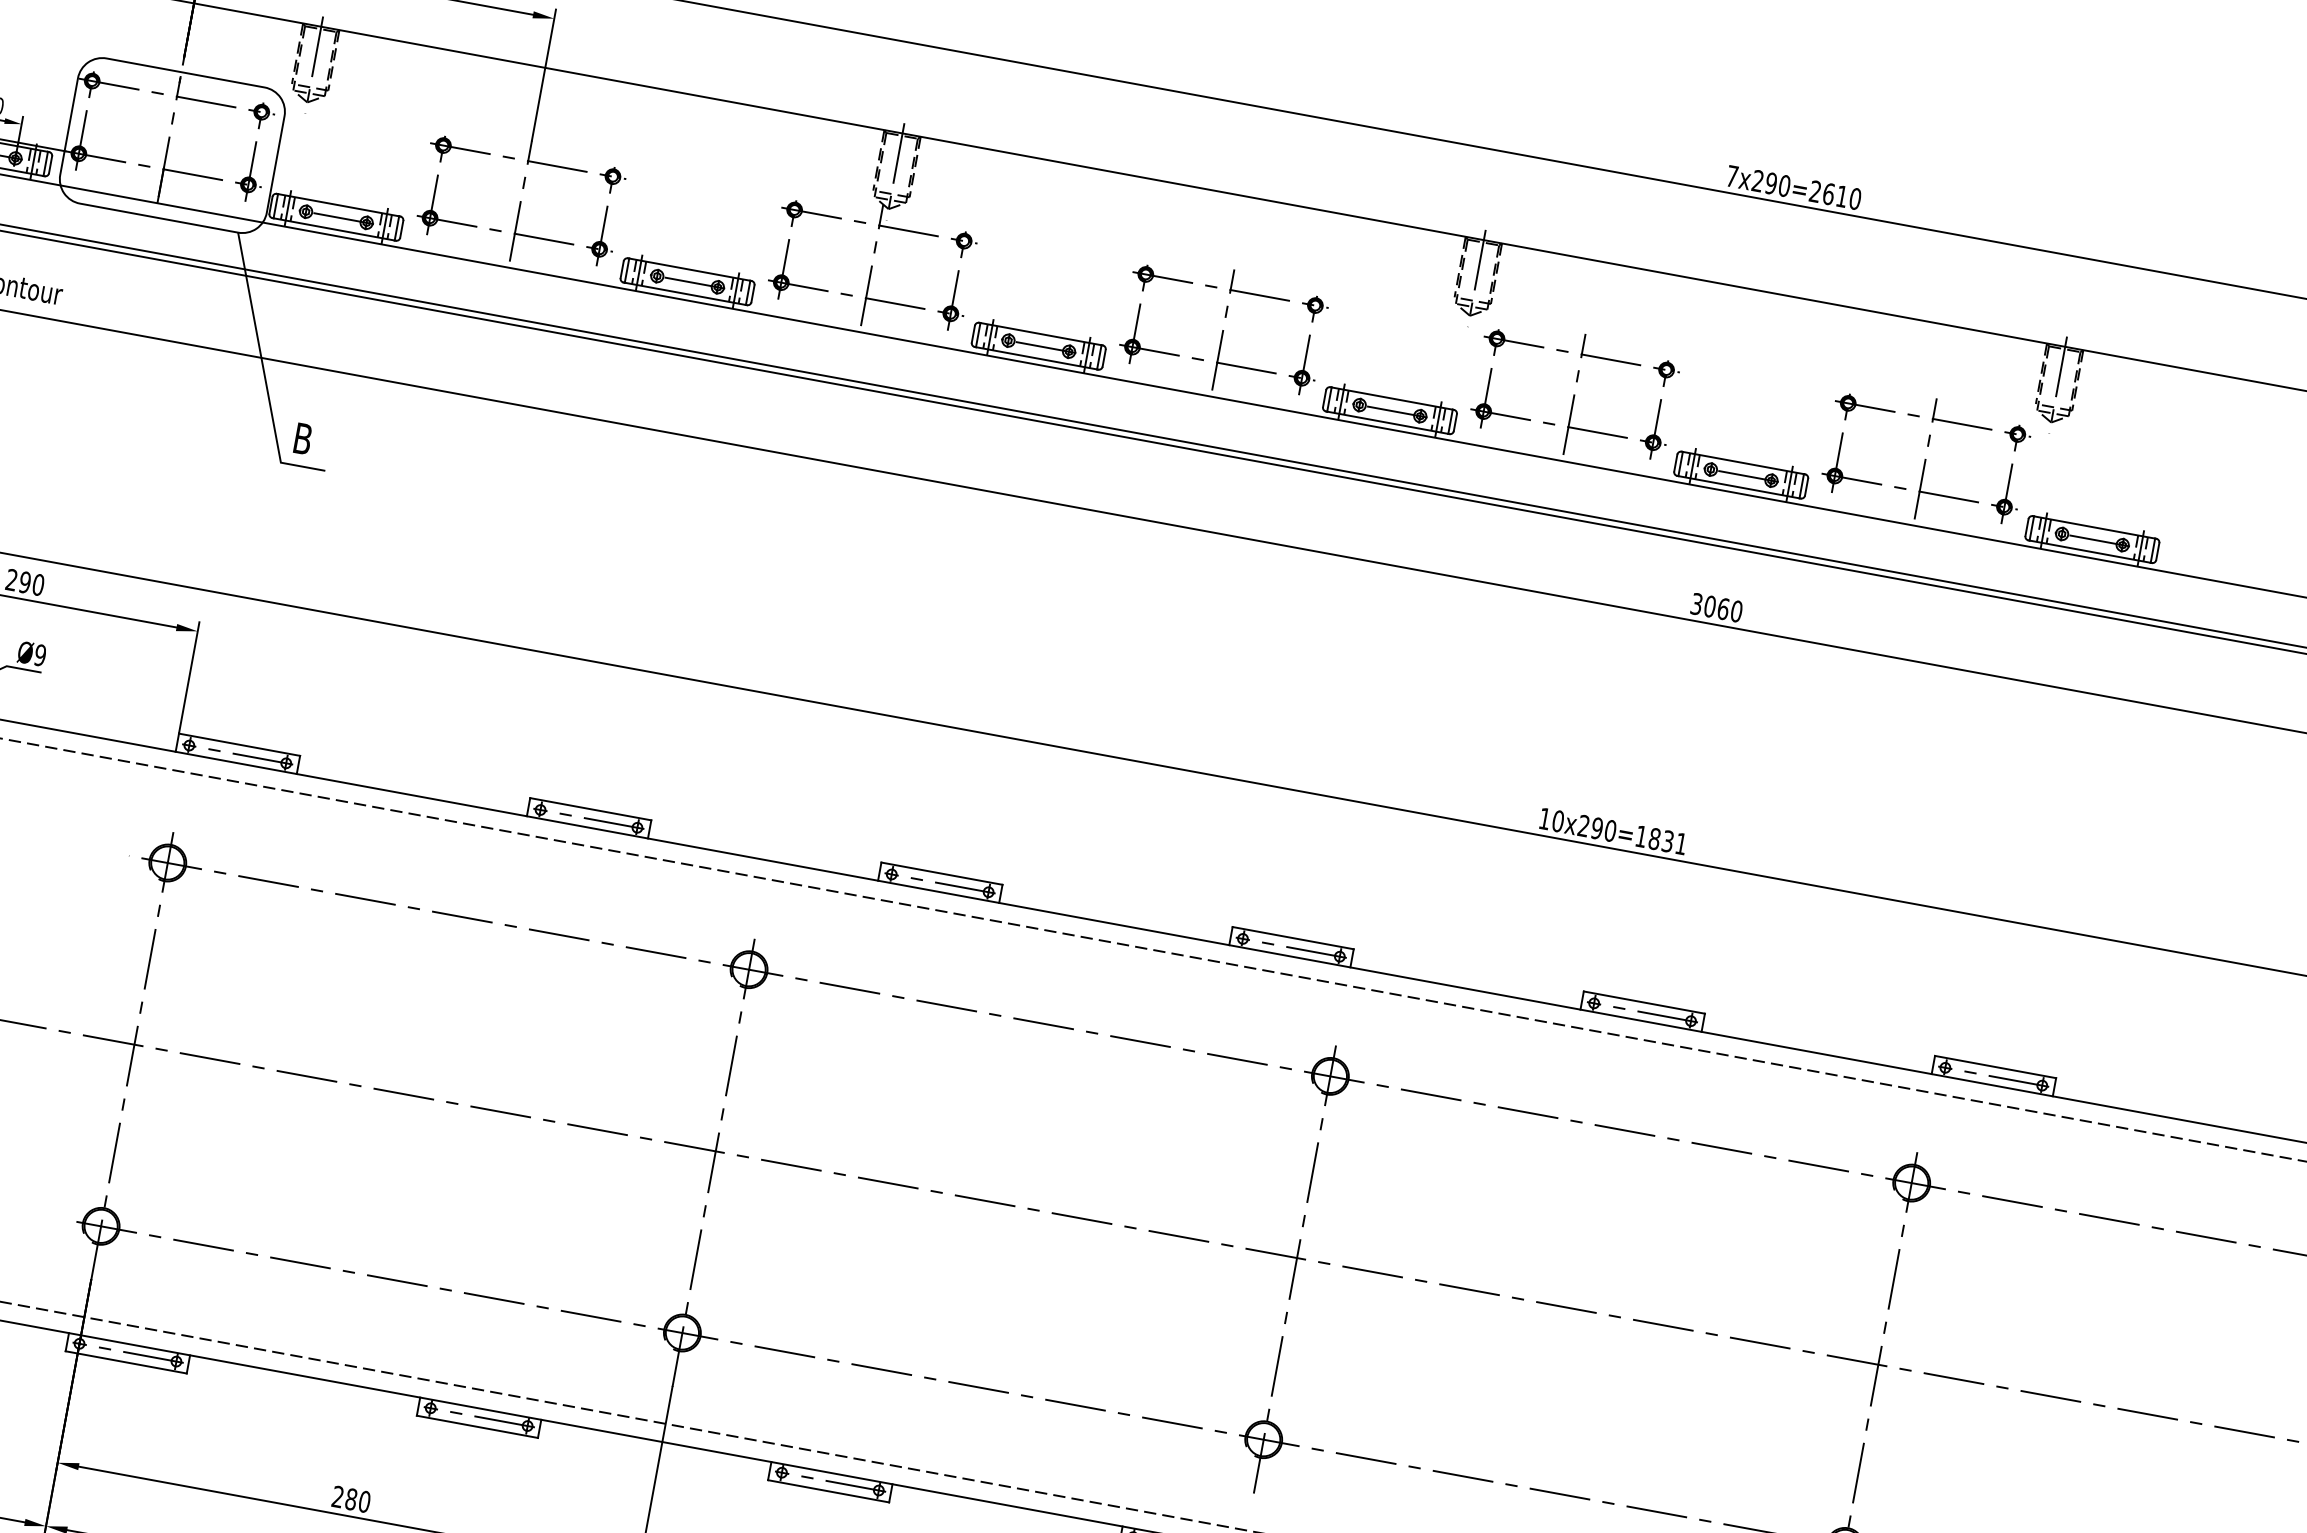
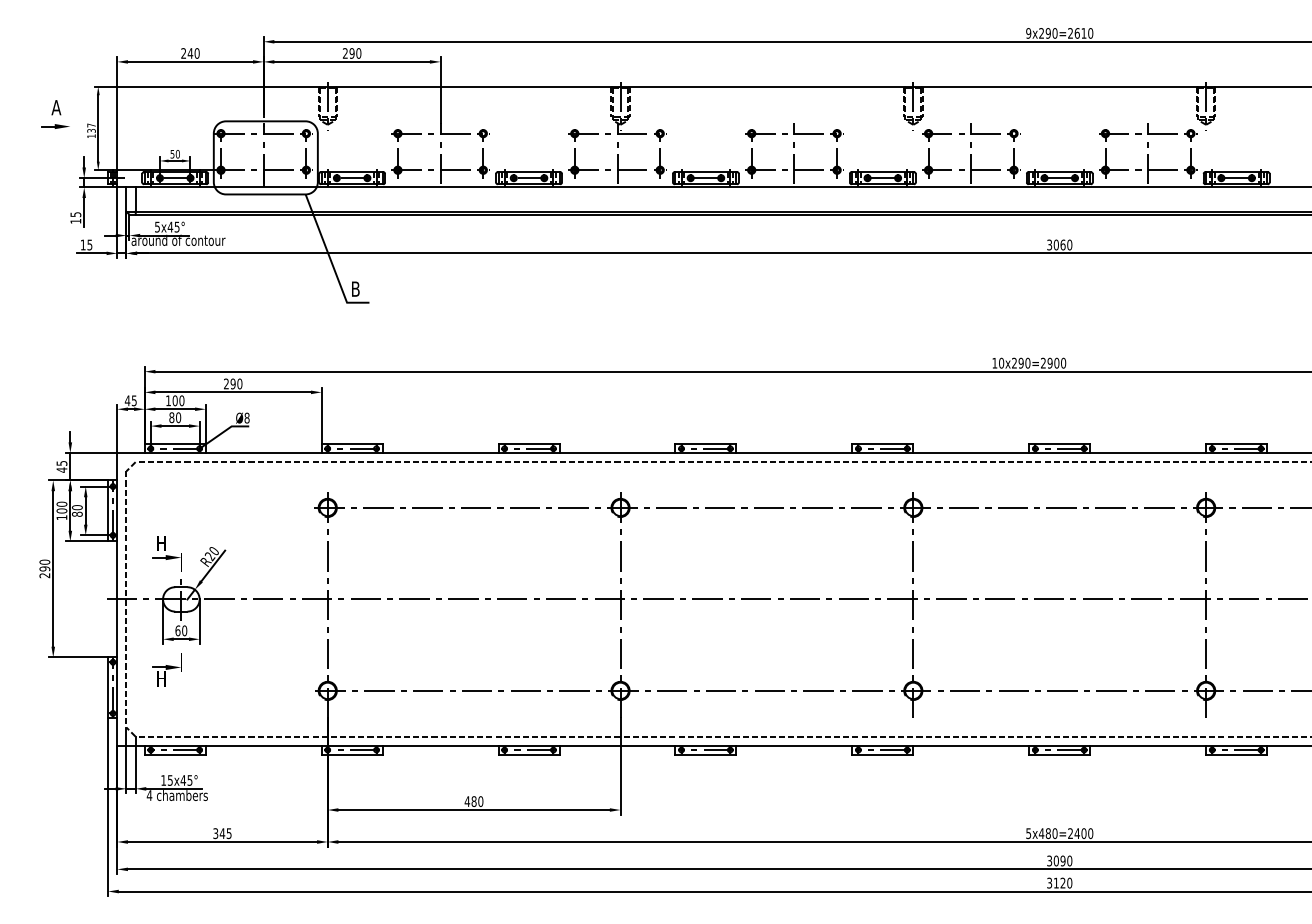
text: (1731, 176) -> (1028, 33), 7x290=2610 -> 9x290=2610
text: (39, 655) -> (246, 418), Ø9 -> Ø8
text: (1661, 838) -> (1053, 362), 10x290=1831 -> 10x290=2900
text: (338, 1496) -> (467, 801), 280 -> 480

